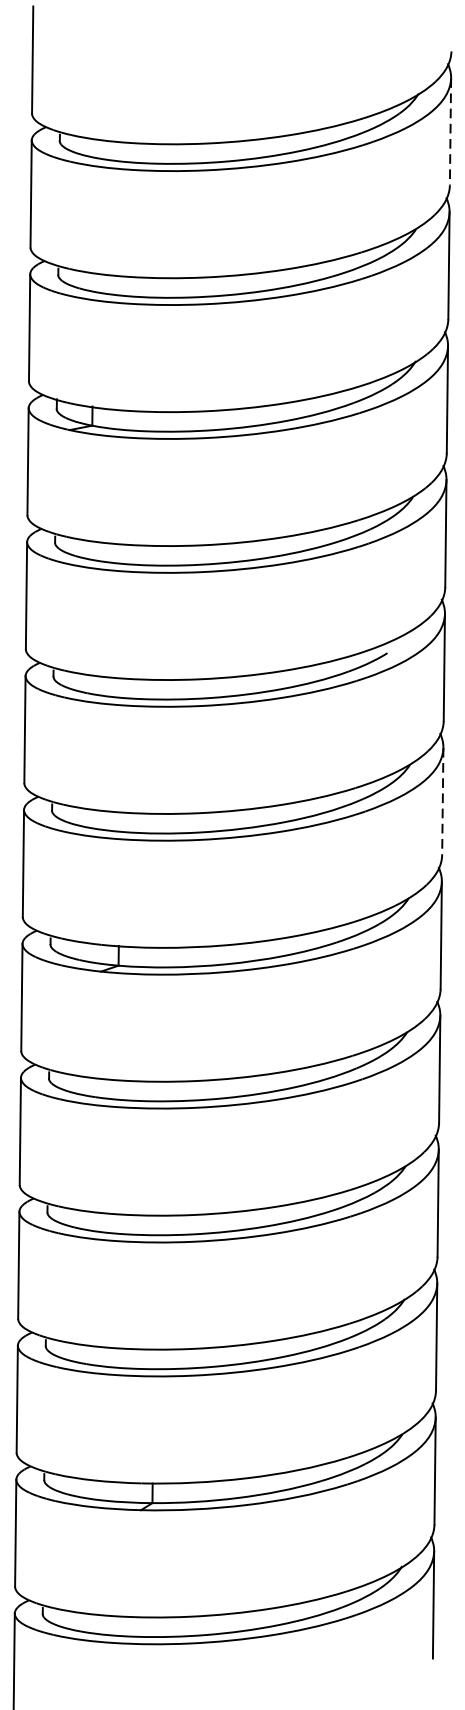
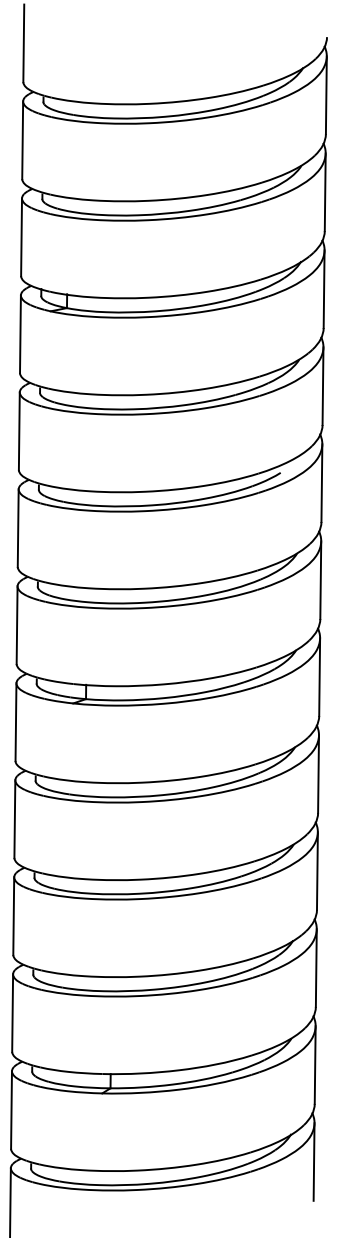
line: (450, 132) -> (326, 95), dashed -> solid
line: (442, 801) -> (320, 580), dashed -> solid

